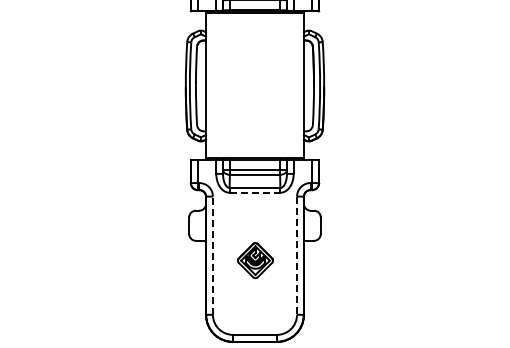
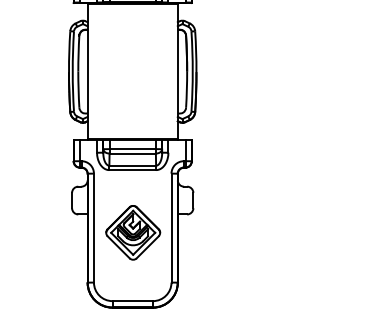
line: (255, 192) -> (133, 169), dashed -> solid
line: (212, 255) -> (93, 227), dashed -> solid
line: (297, 256) -> (171, 228), dashed -> solid
part: (255, 260) -> (133, 232), size x1.67

